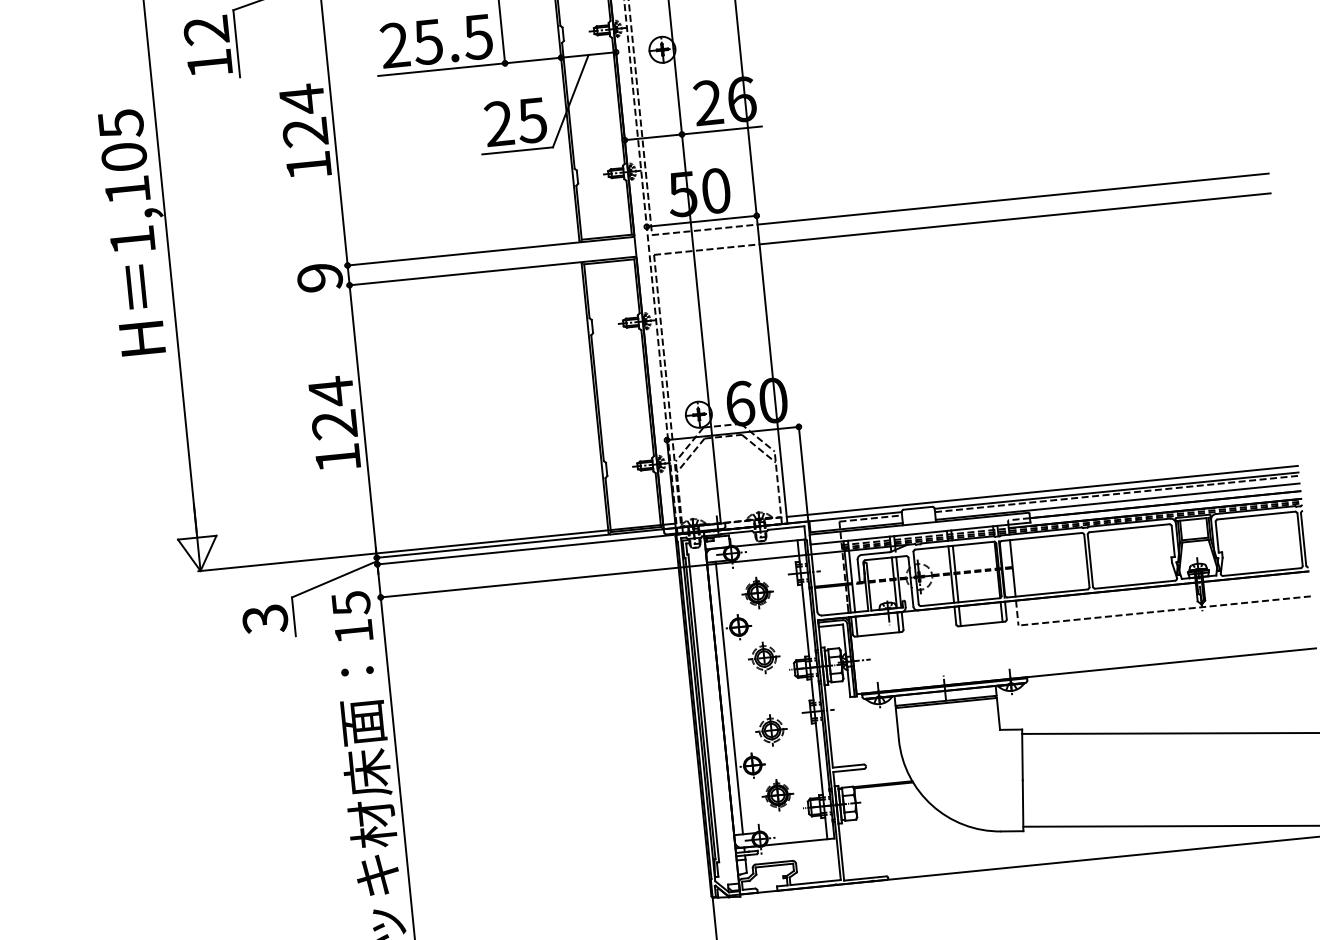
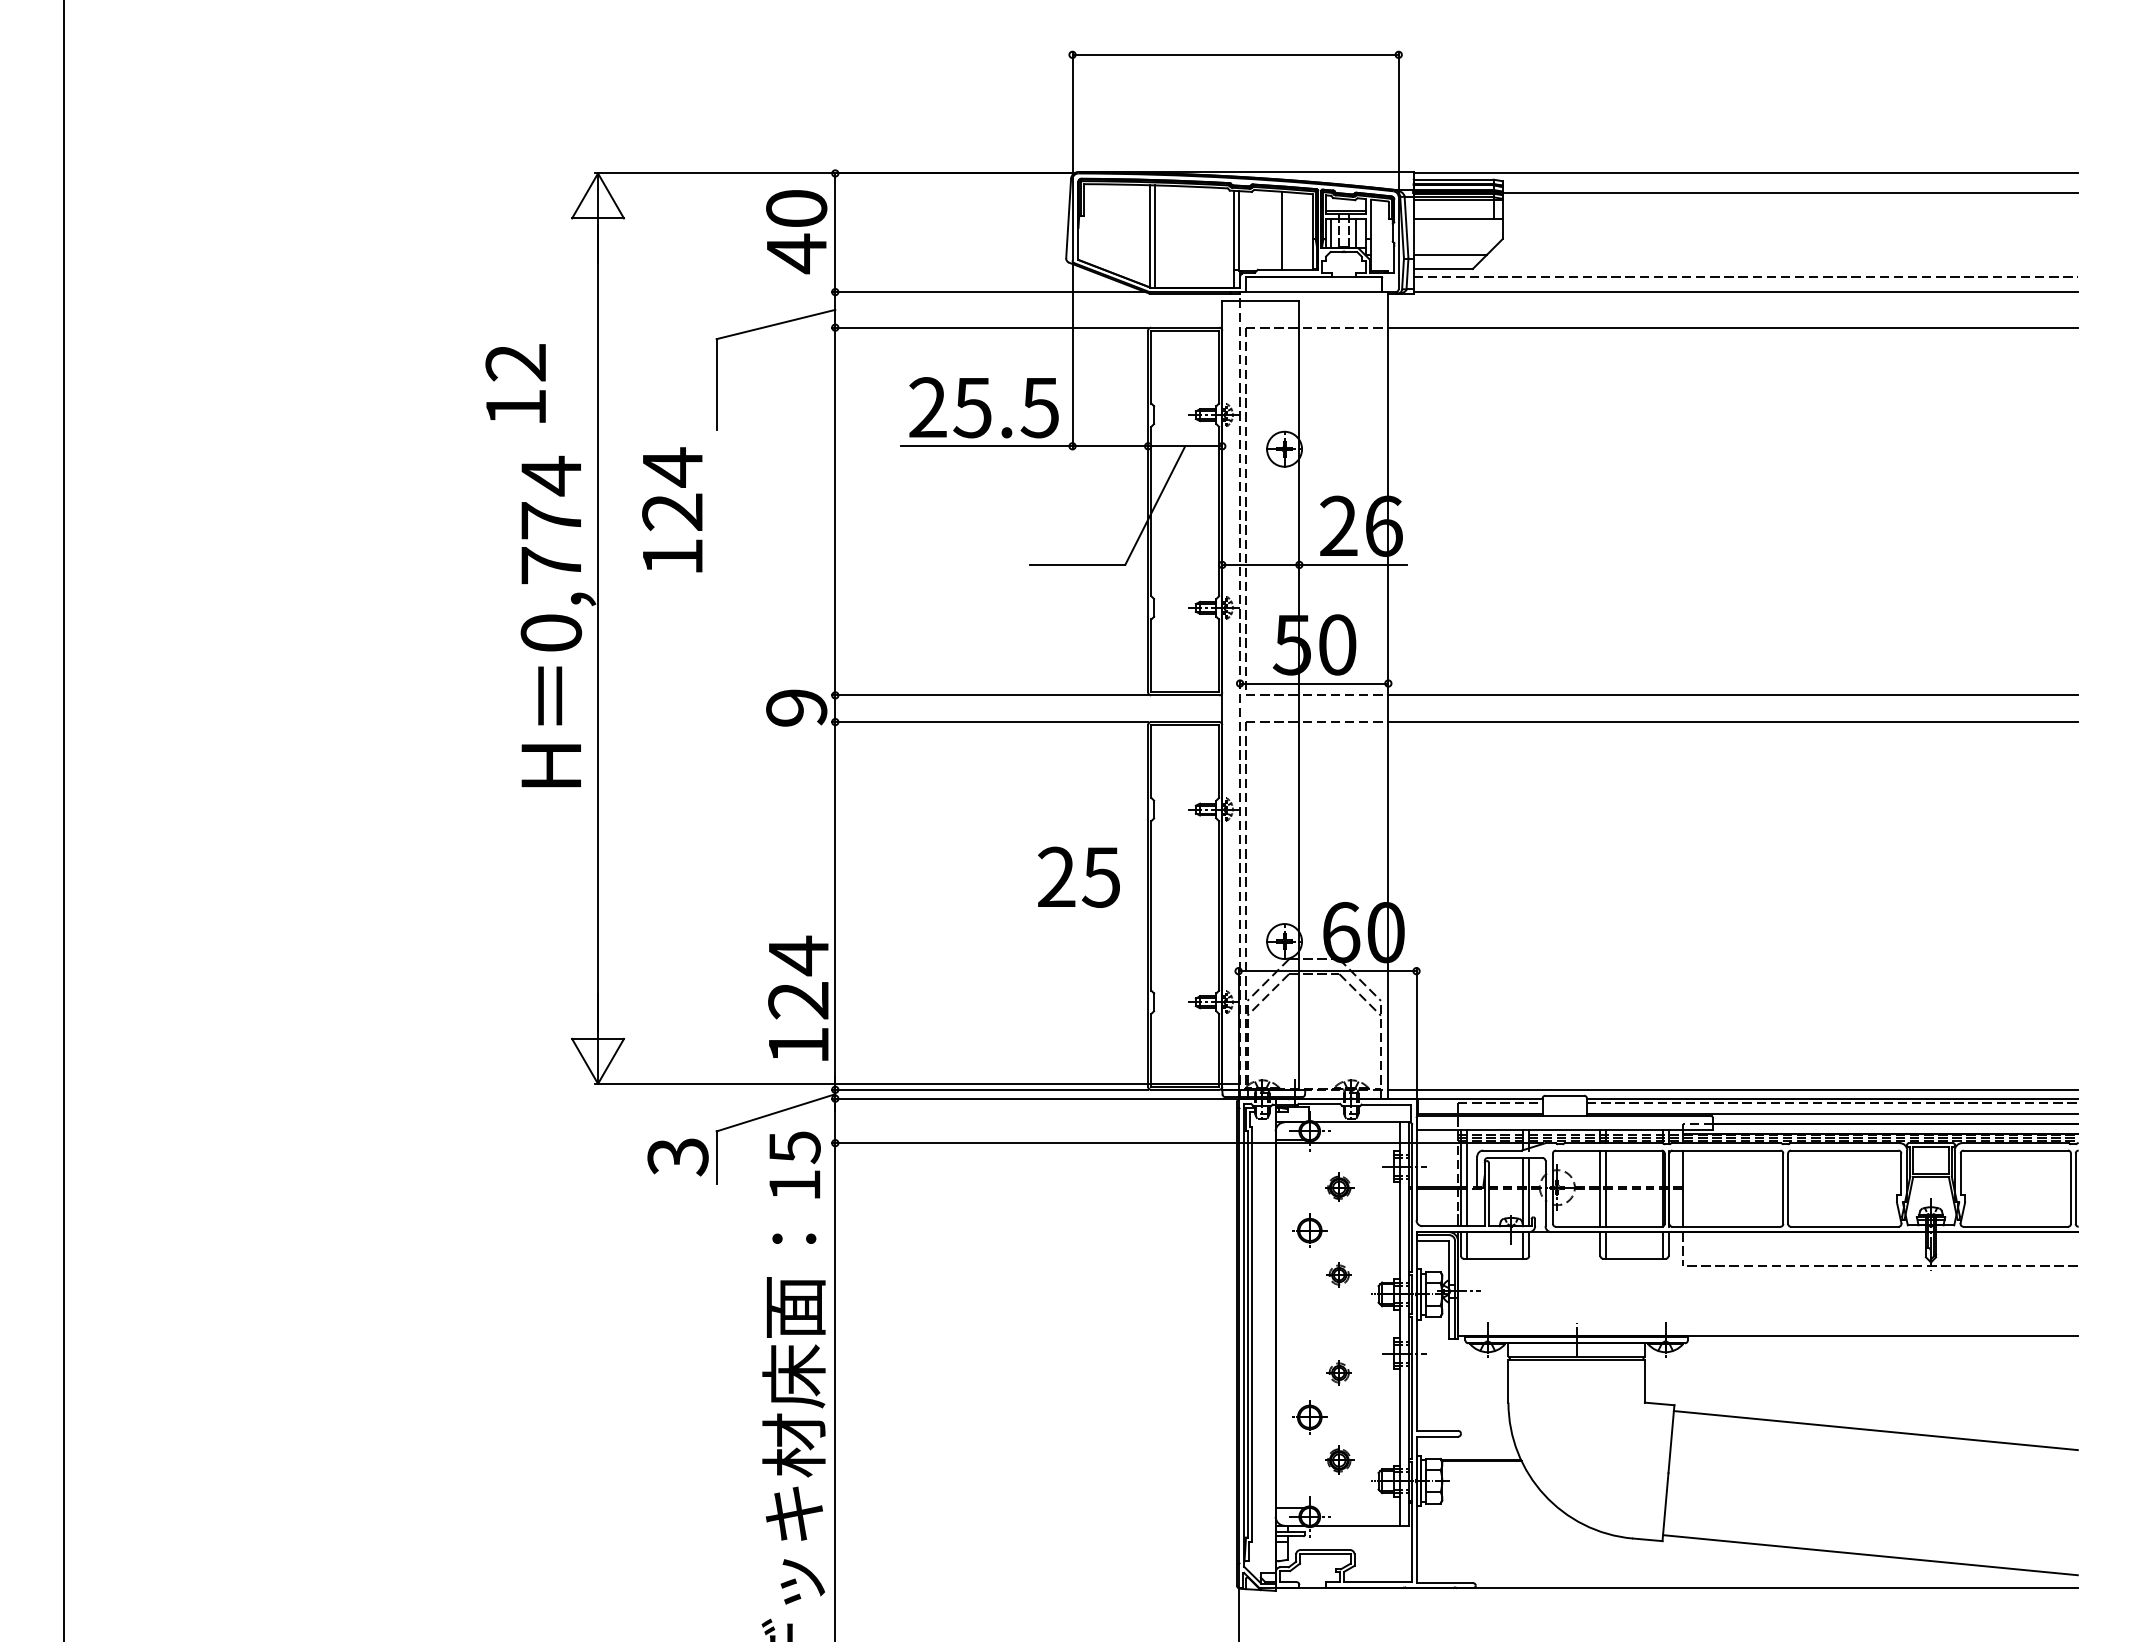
text: (207, 46) -> (515, 383), moved
text: (515, 121) -> (1078, 876), moved
text: (305, 130) -> (672, 509), moved
text: (126, 181) -> (551, 553), 1,105 -> 0,774
text: (334, 422) -> (798, 997), moved
part: (757, 593) -> (1338, 1187), size x0.7
part: (763, 657) -> (1338, 1274), size x0.6
line: (729, 697) -> (1287, 1323), removed
part: (770, 730) -> (1338, 1372), size x0.6
part: (777, 795) -> (1338, 1460), size x0.7

